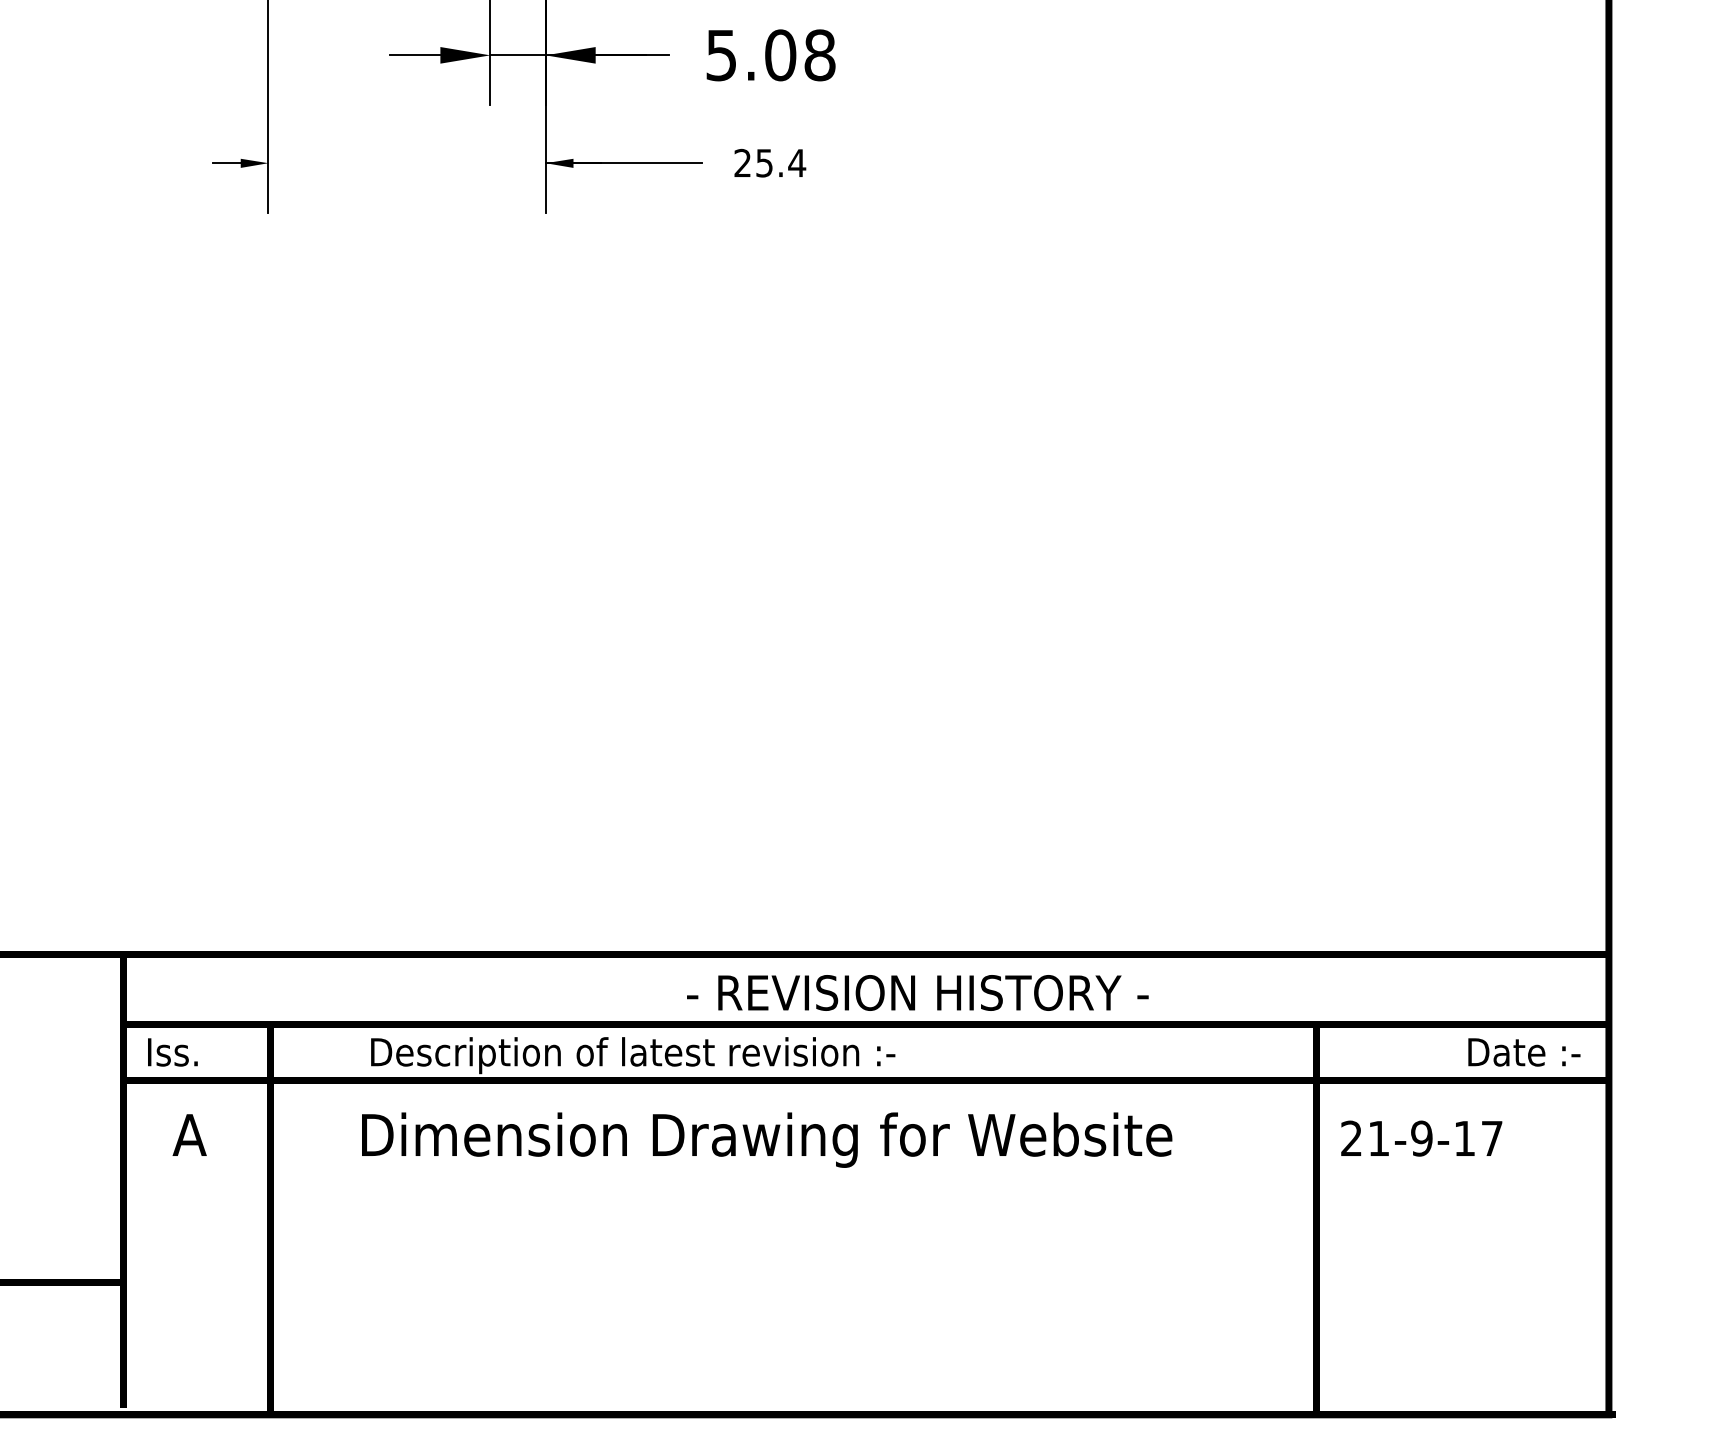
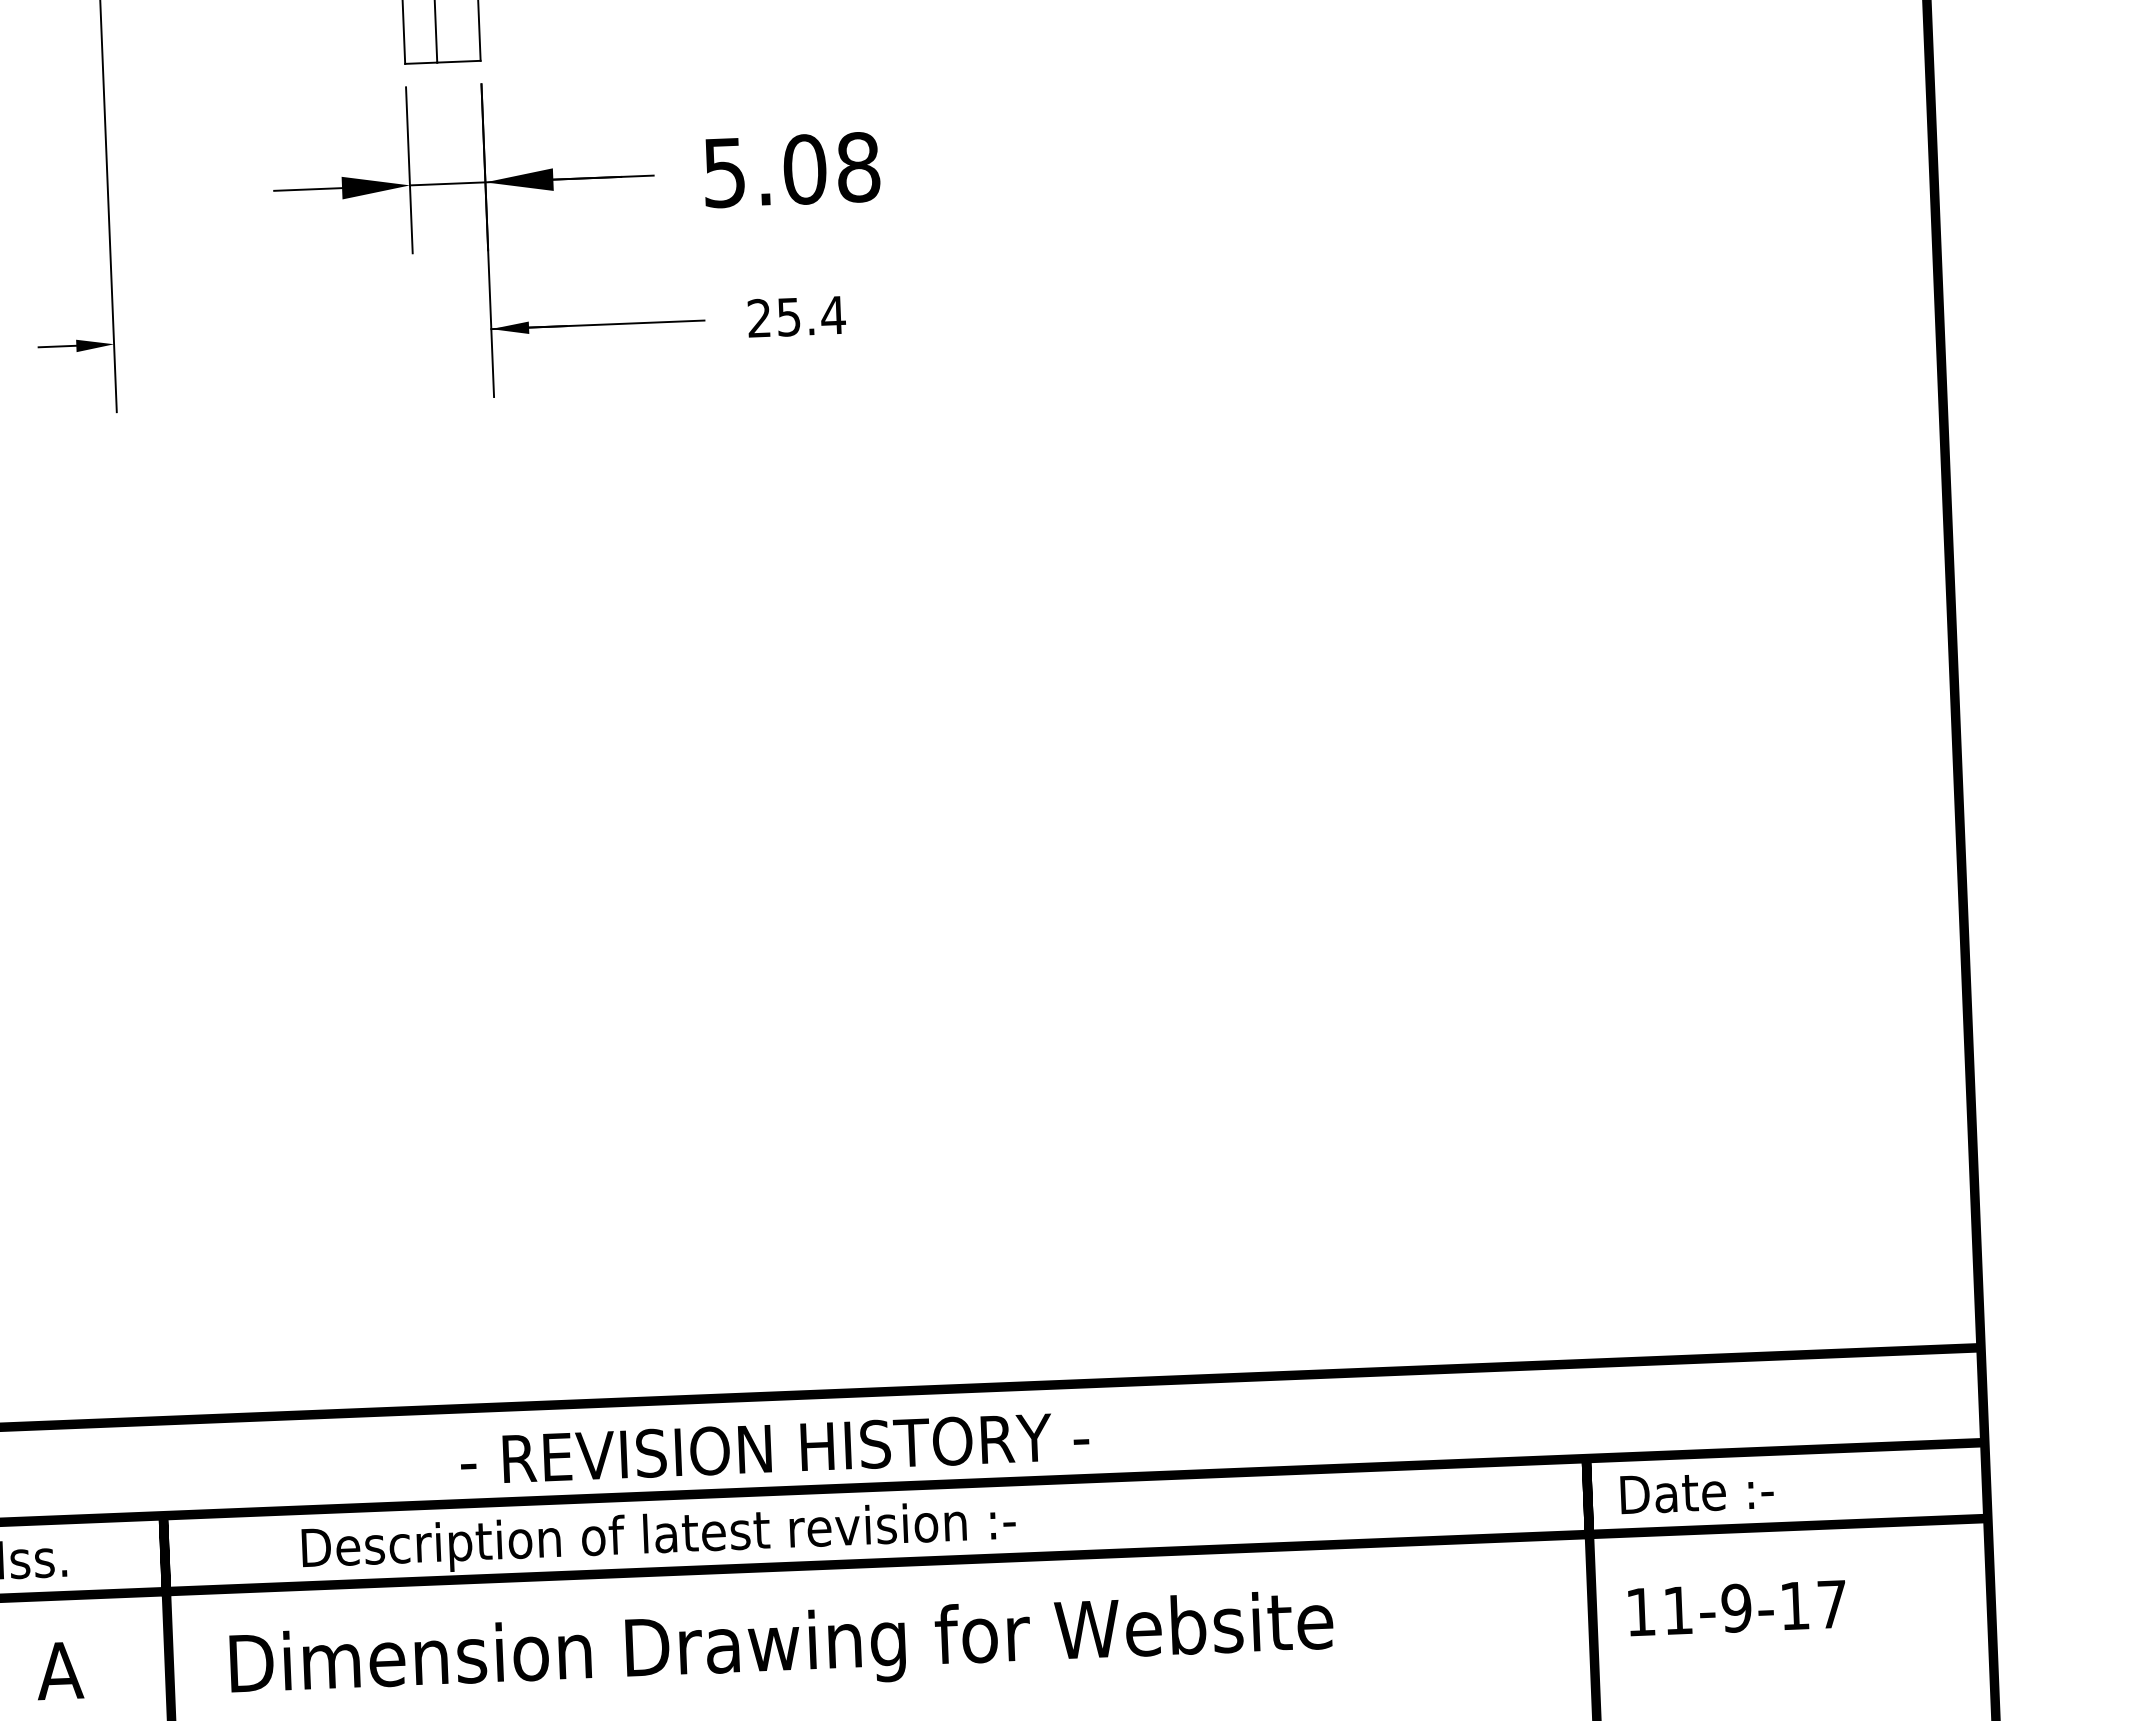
text: (917, 992) -> (774, 1447), moved
text: (1524, 1052) -> (1697, 1492), moved
text: (1351, 1137) -> (1640, 1610), 21-9-17 -> 11-9-17
text: (767, 1139) -> (782, 1647), moved

